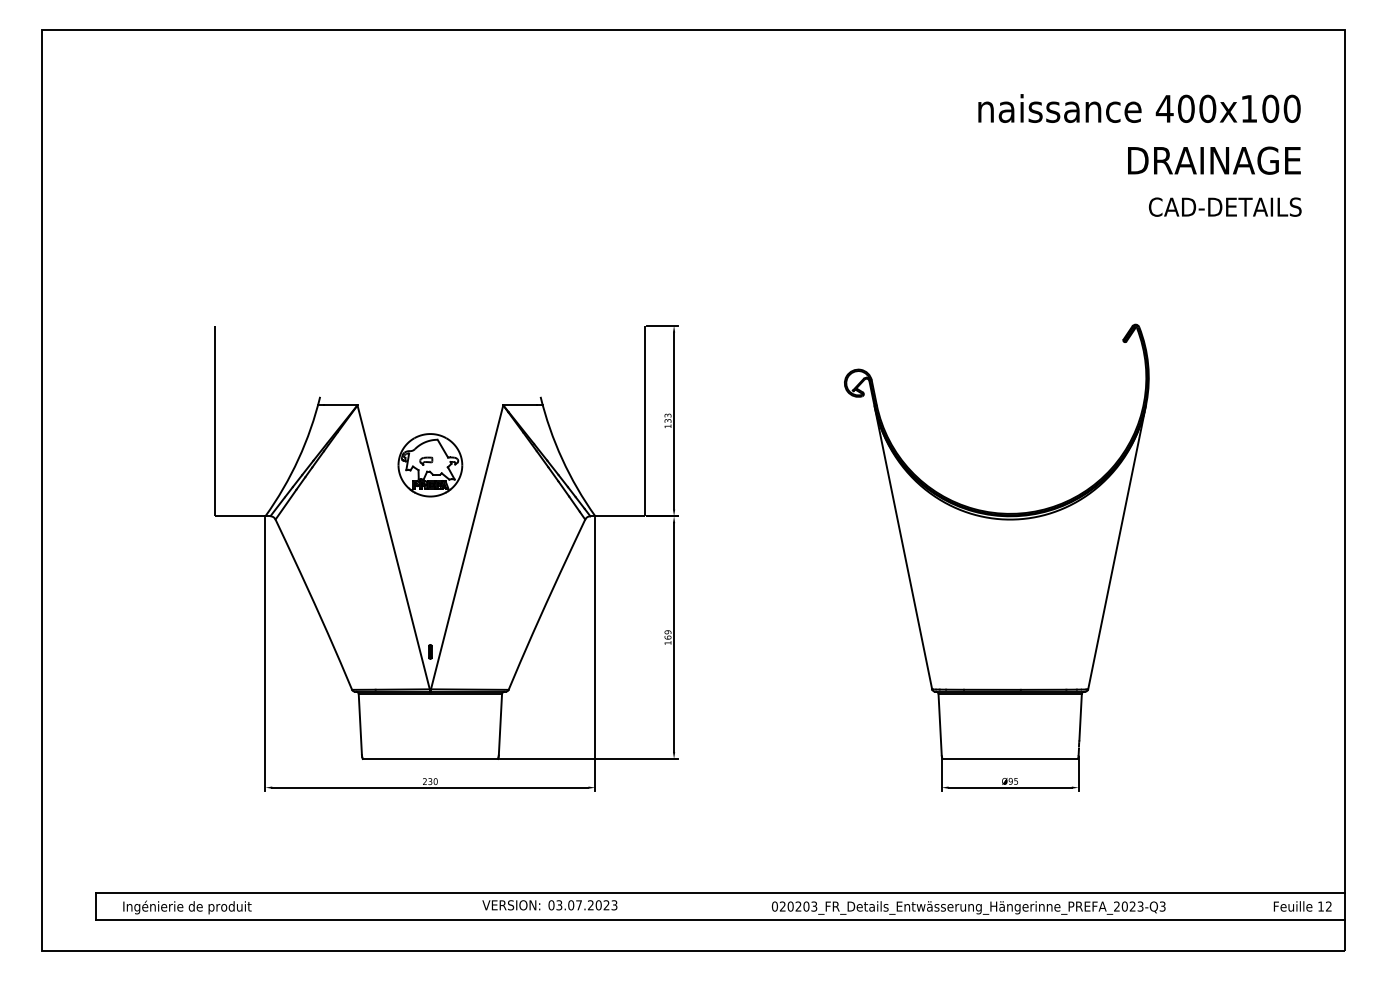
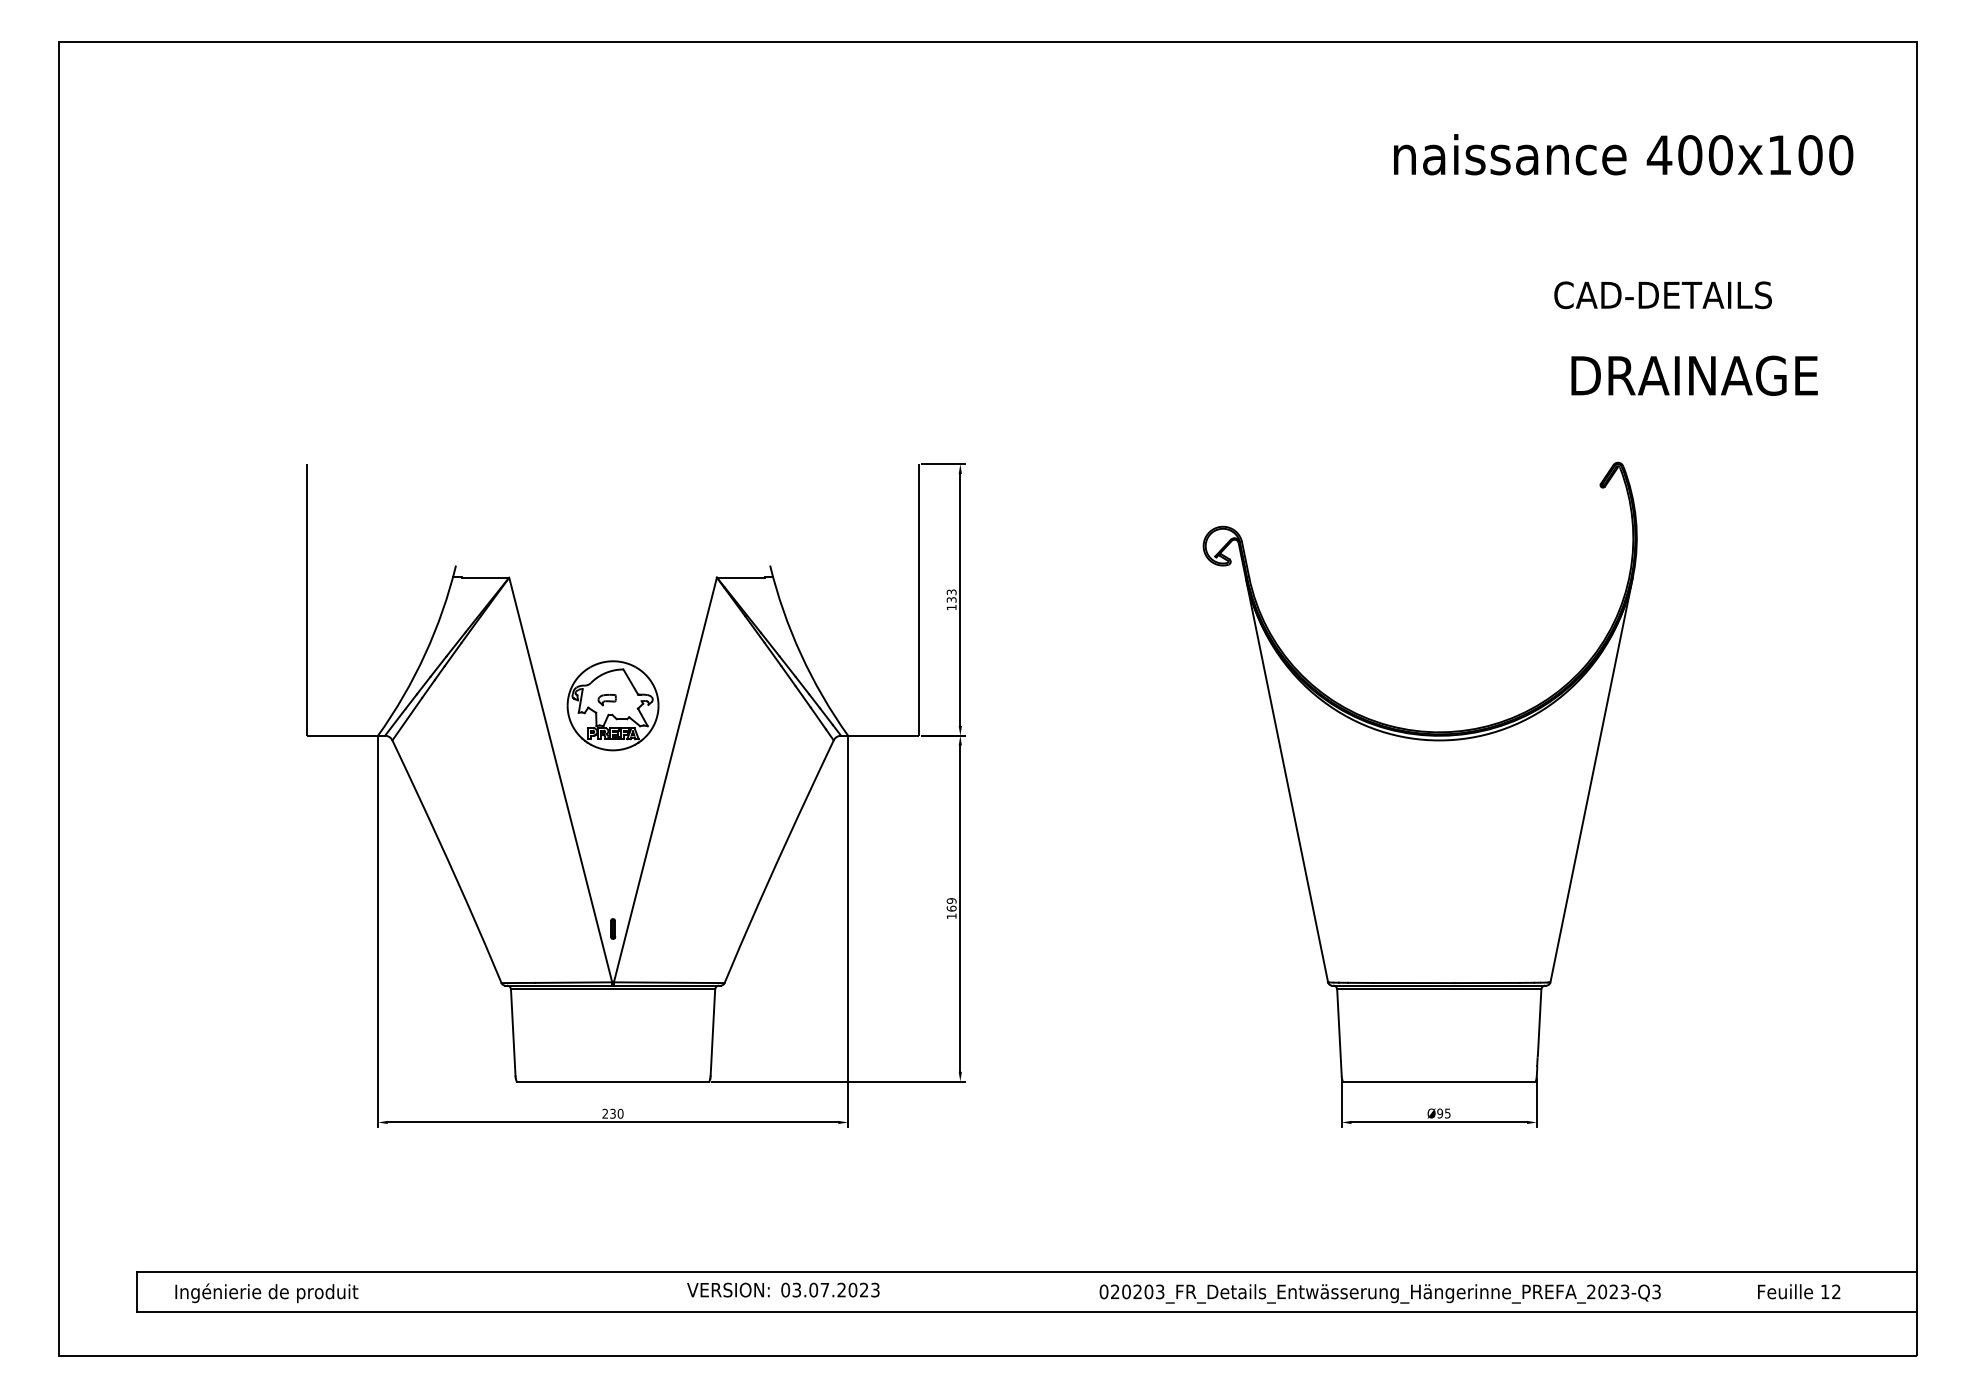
text: (1214, 160) -> (1694, 375), moved
text: (1225, 206) -> (1663, 294), moved
part: (430, 465) -> (613, 706), moved
text: (1302, 906) -> (1798, 1291), moved

